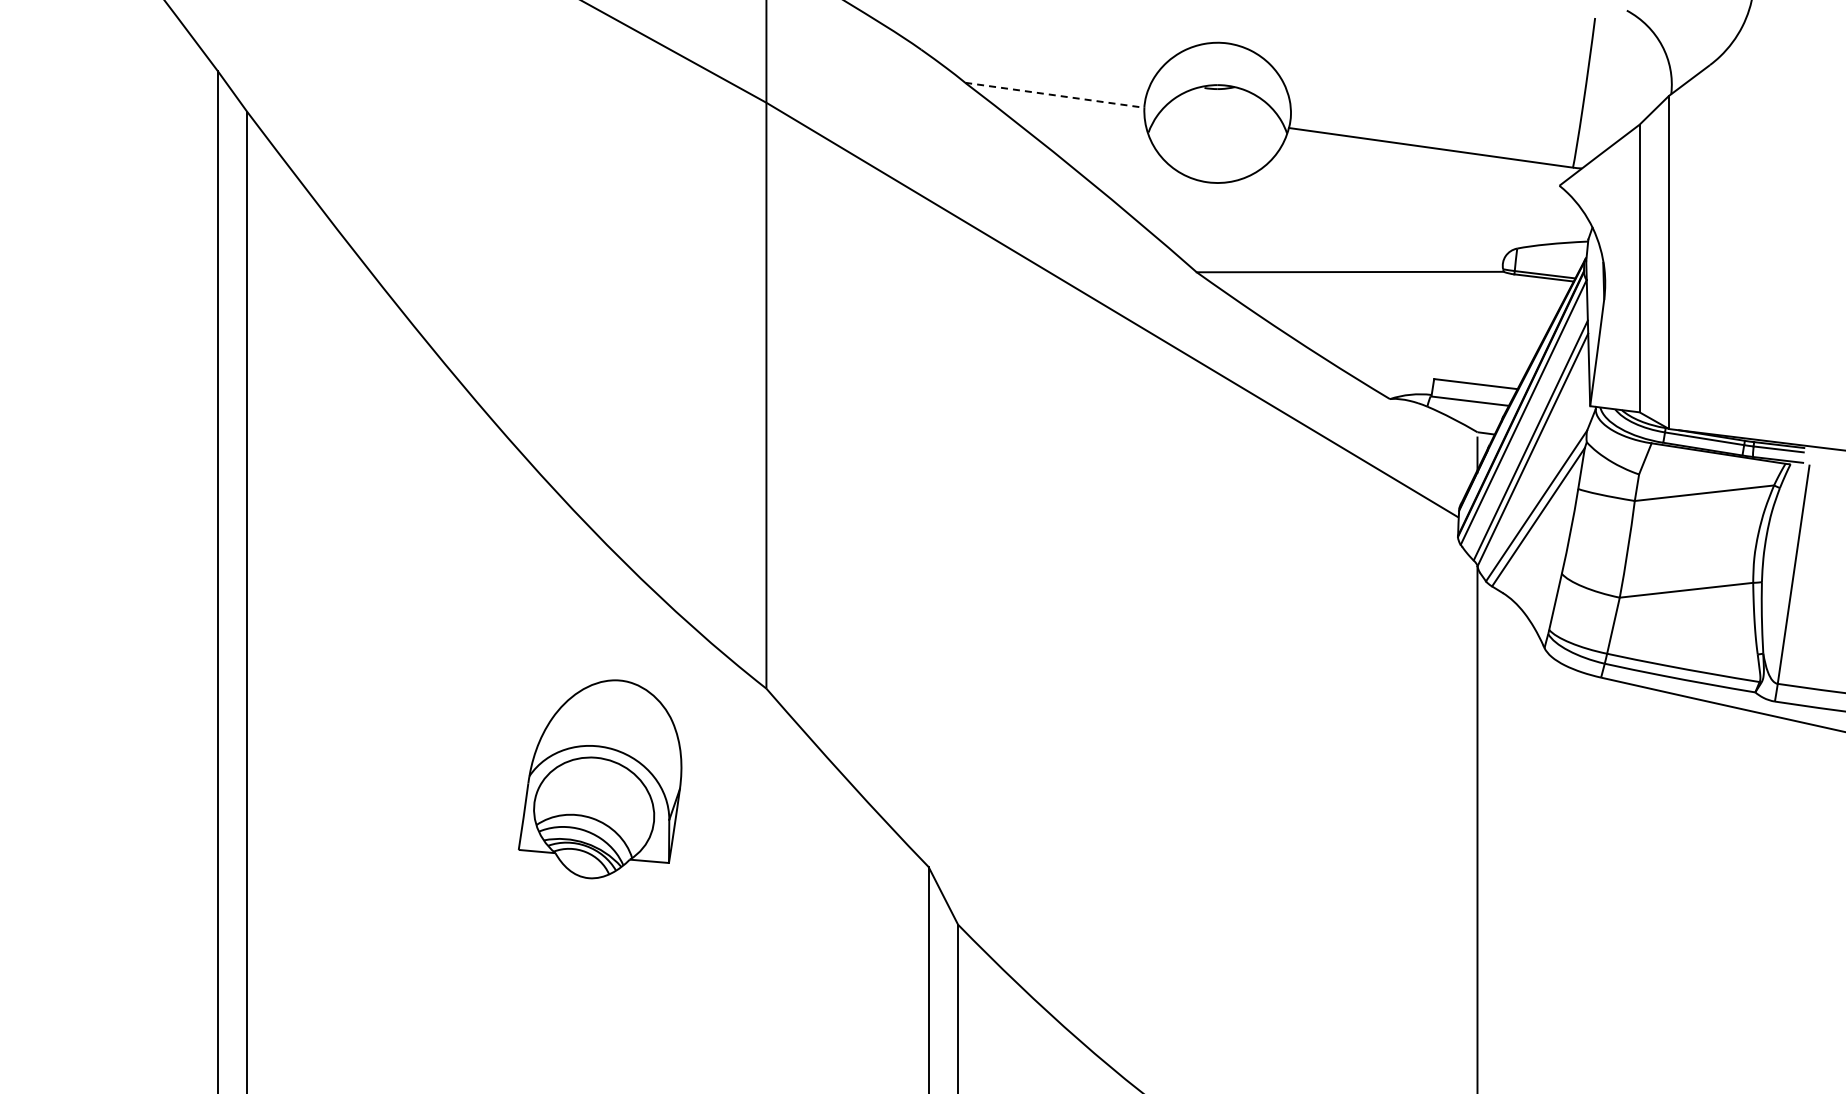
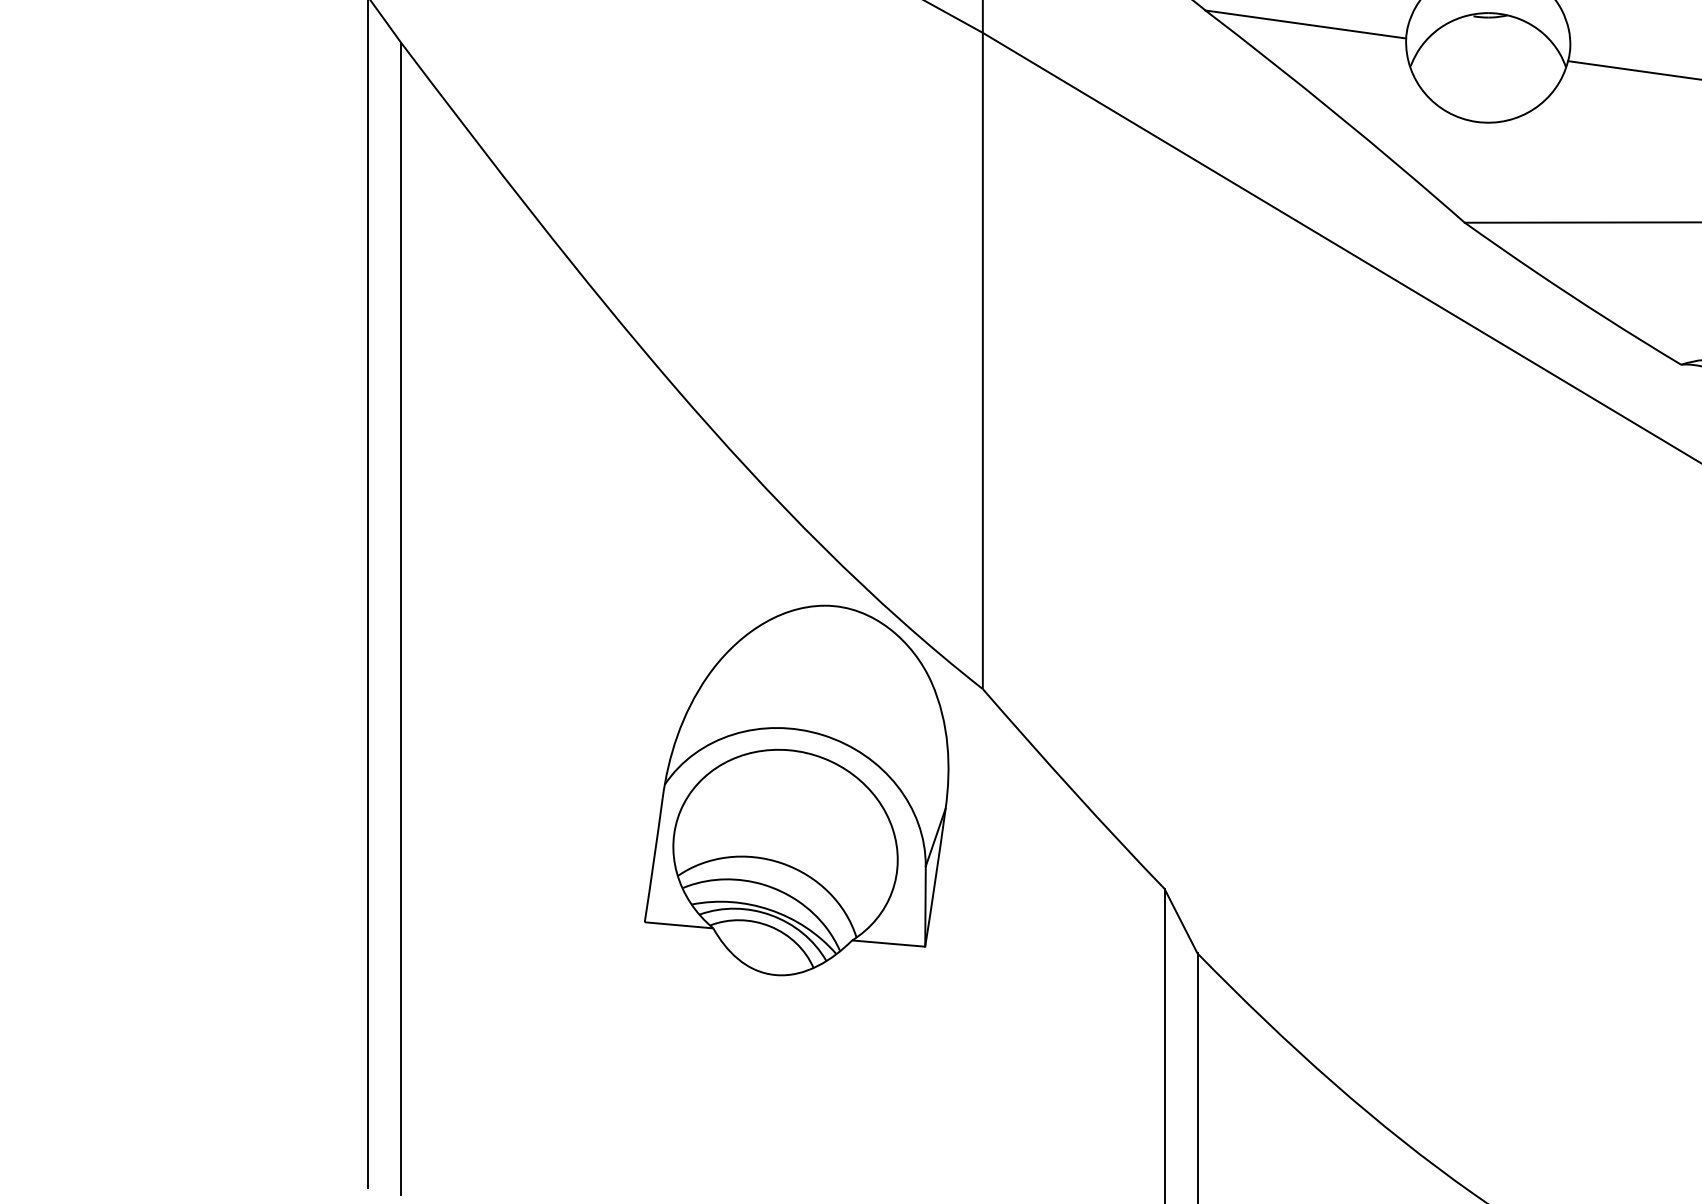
line: (1055, 95) -> (1306, 24), dashed -> solid
part: (599, 779) -> (795, 790), size x1.67

